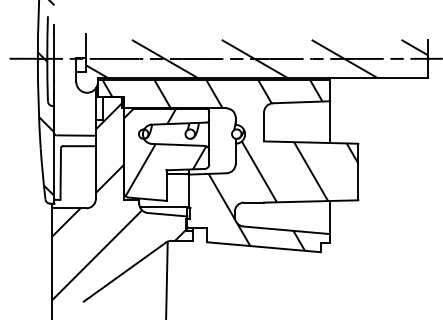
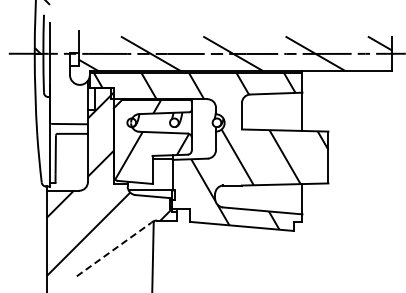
hatch: (46, 127) -> (42, 116), removed
line: (123, 272) -> (113, 249), solid -> dashed

